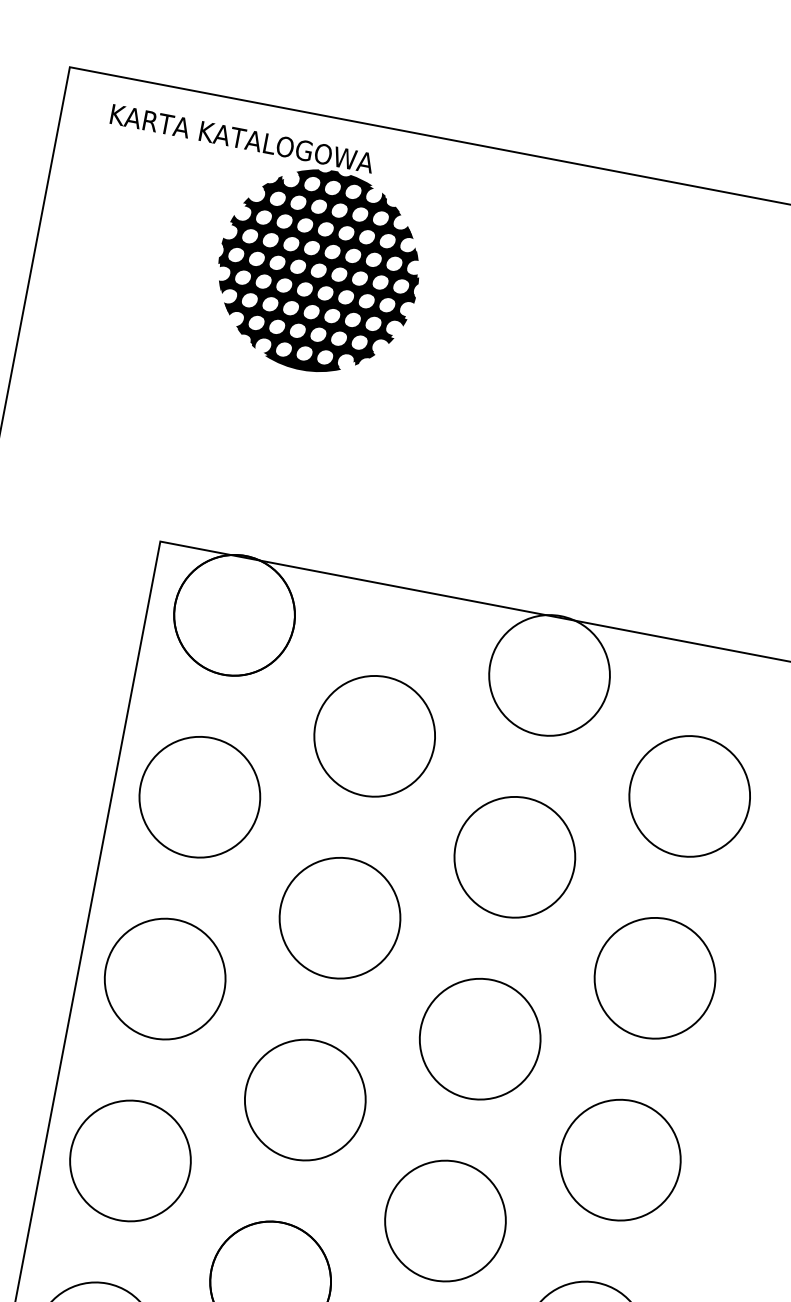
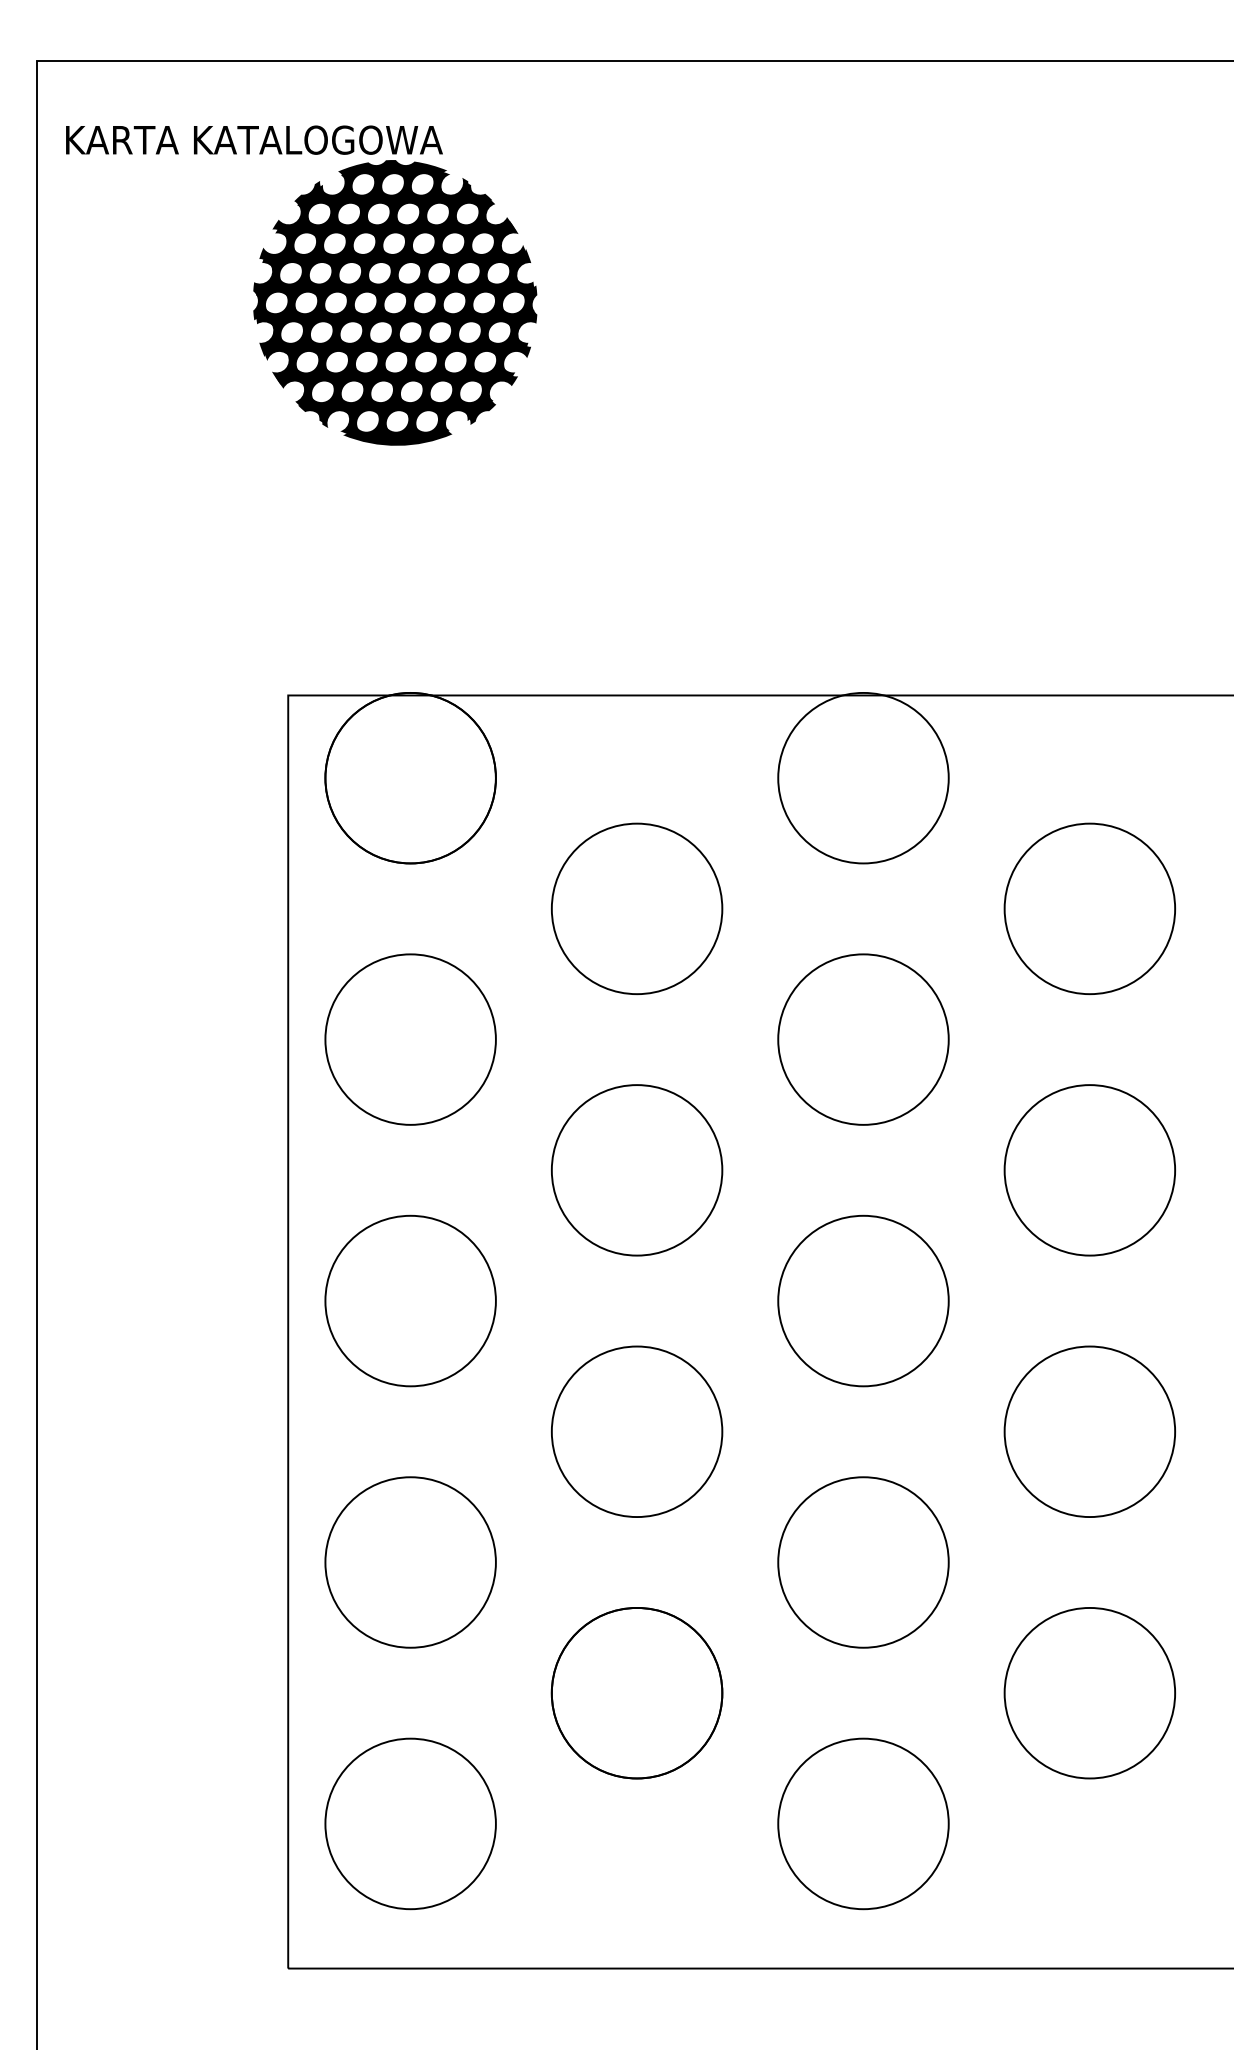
text: (255, 246) -> (301, 285), moved

